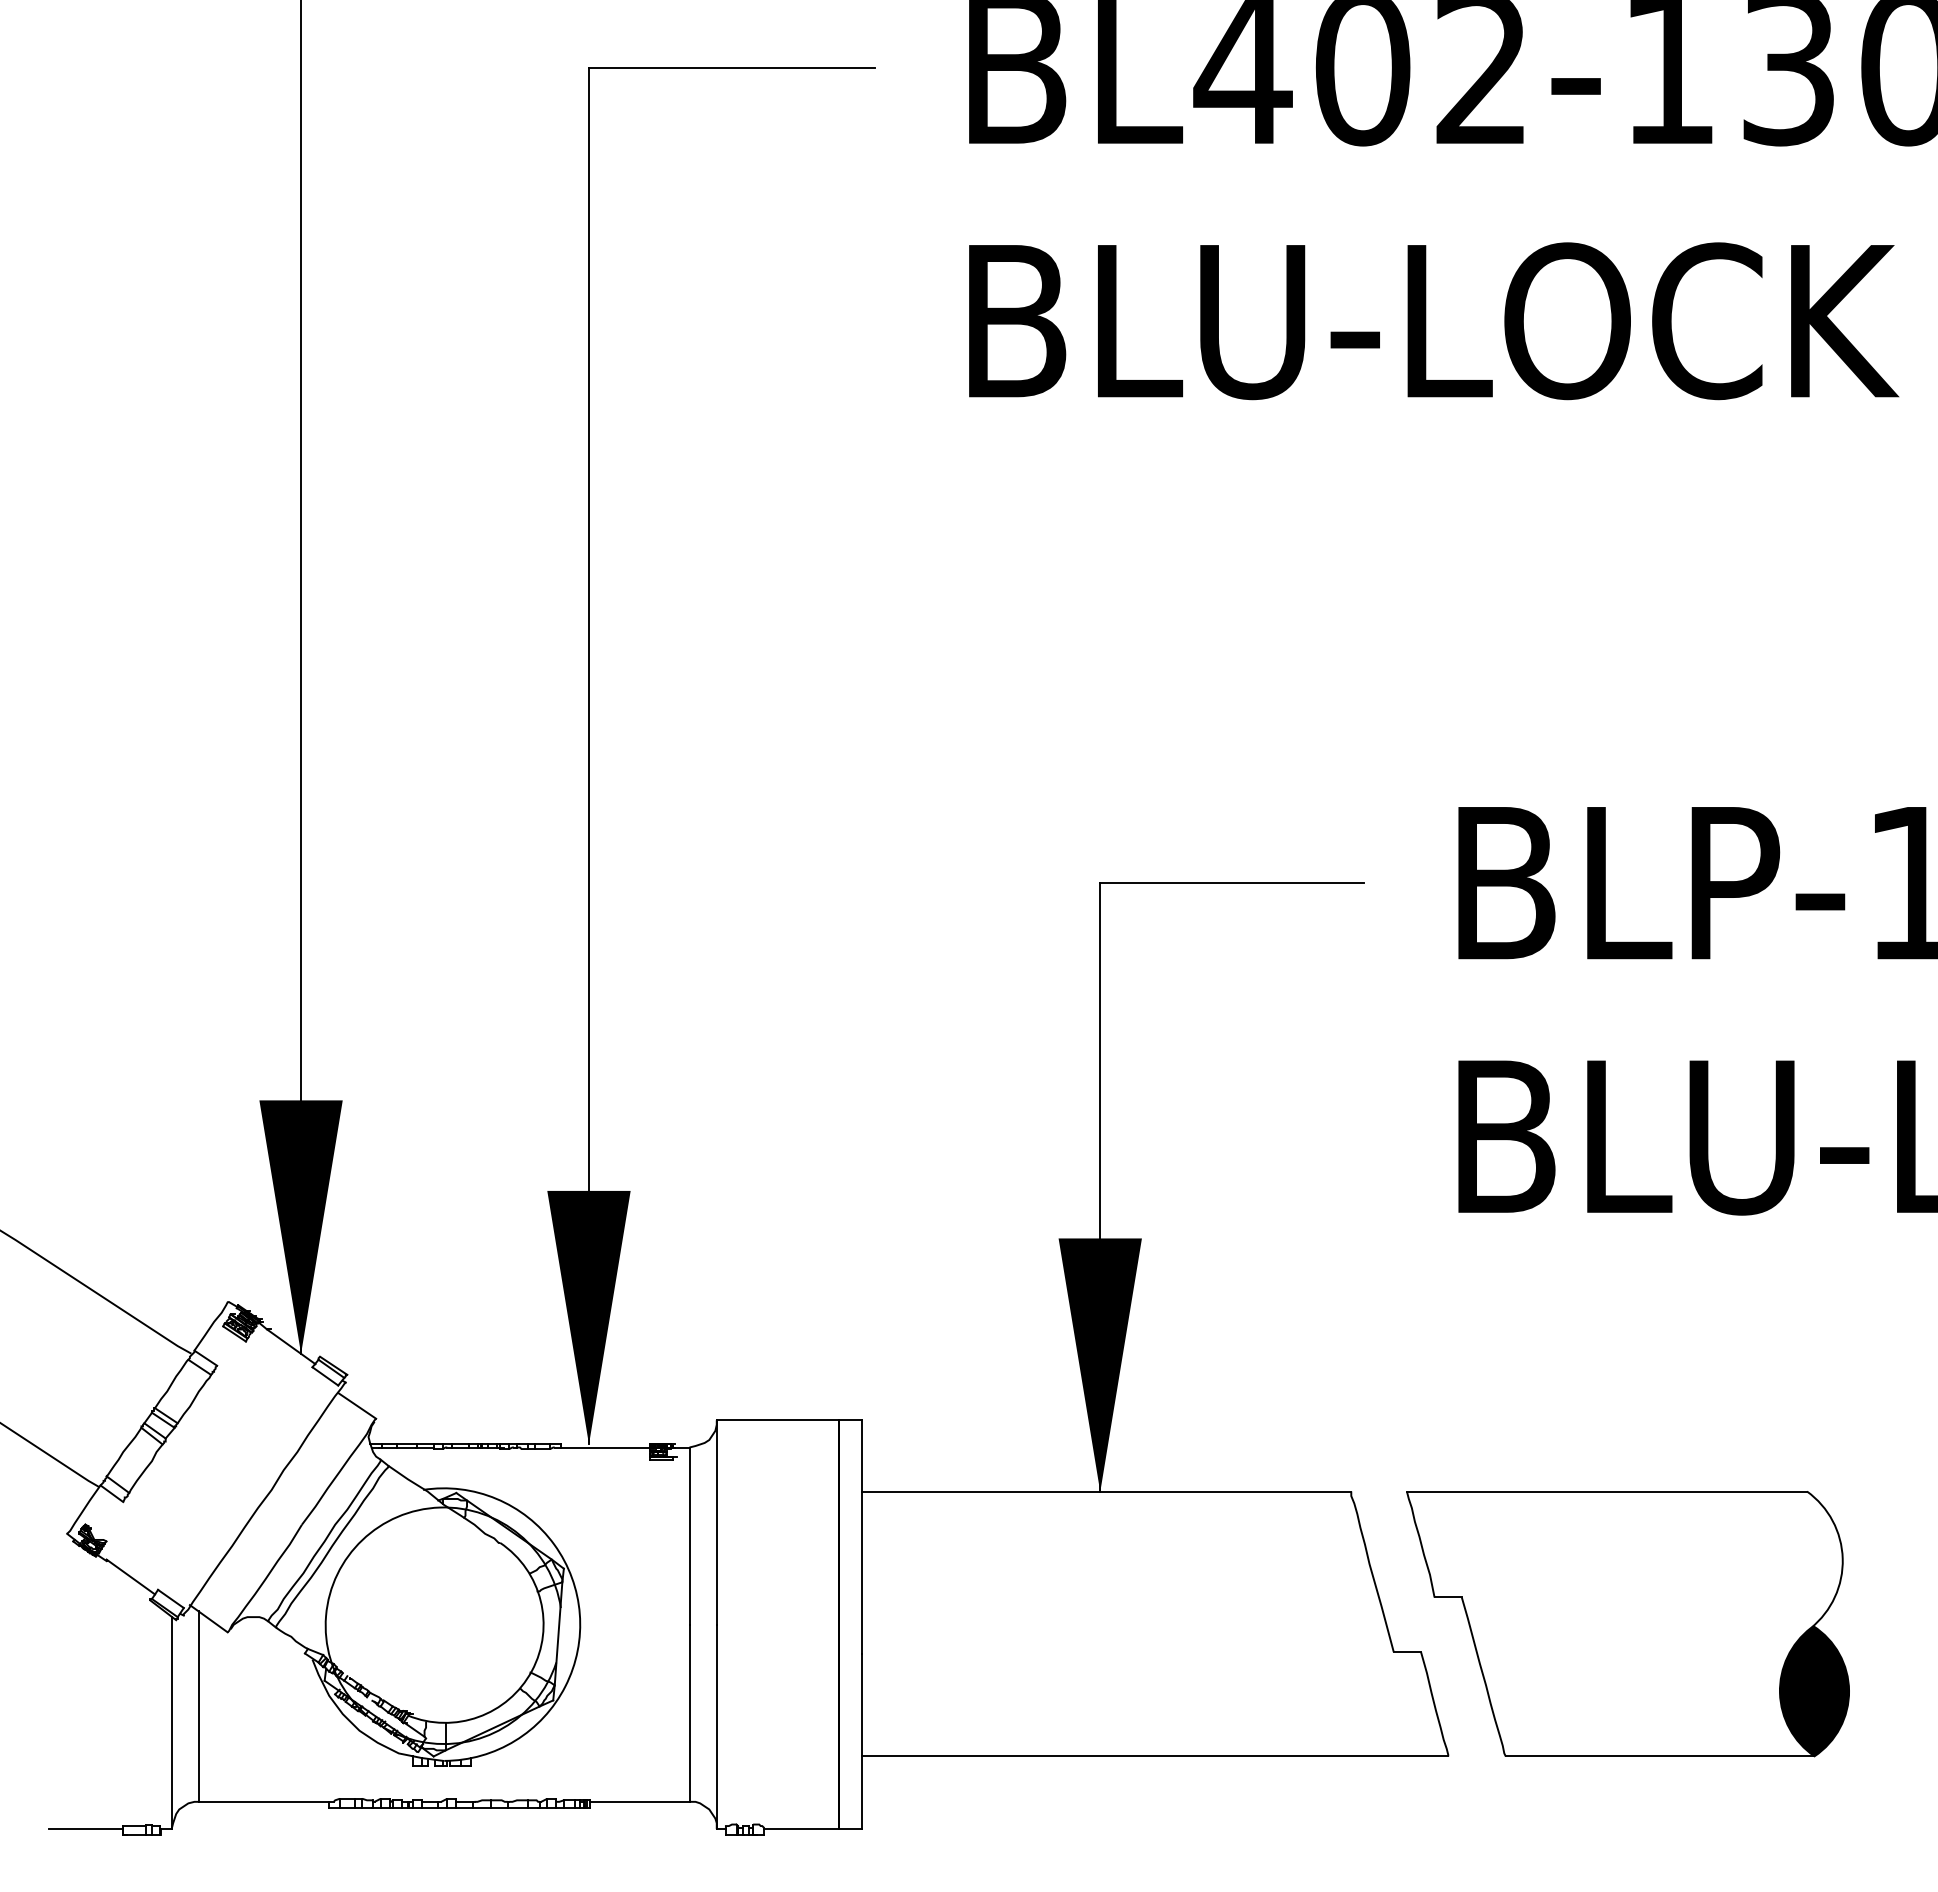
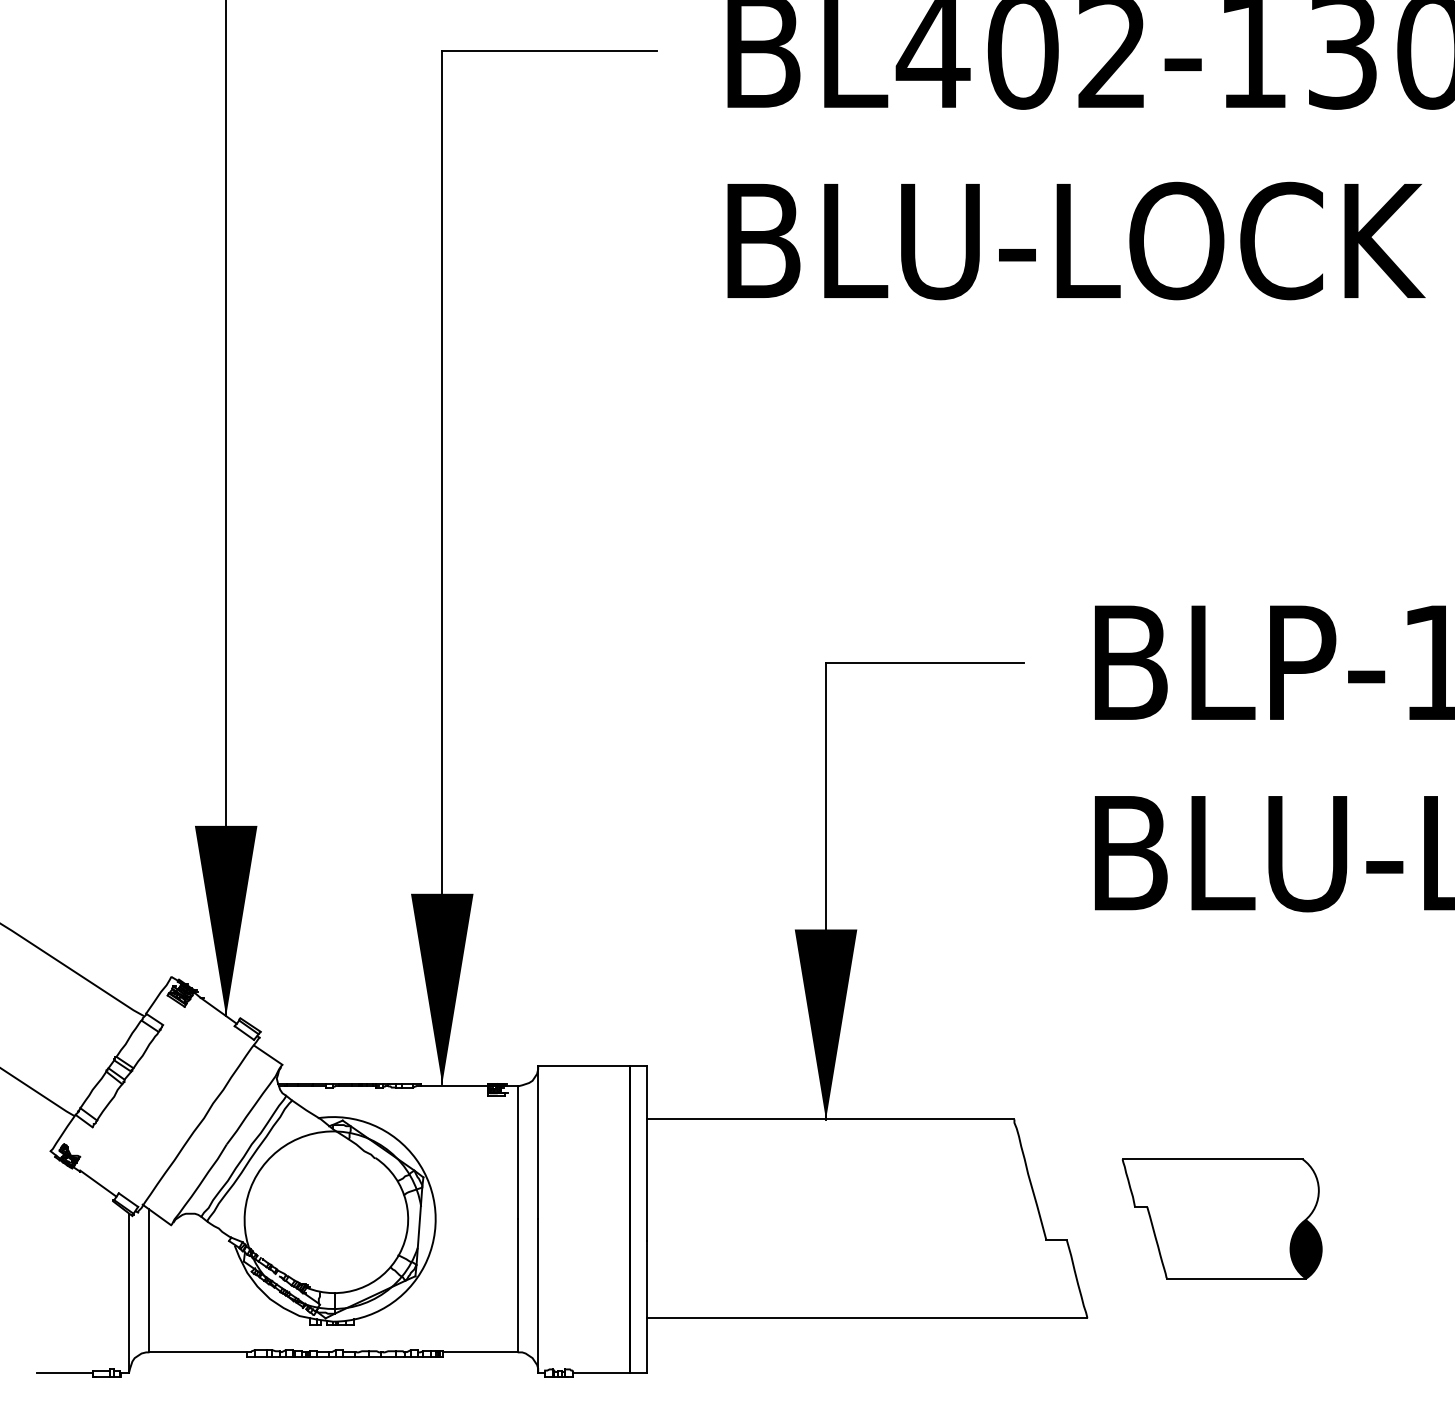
part: (1627, 1624) -> (1221, 1219), size x0.6

